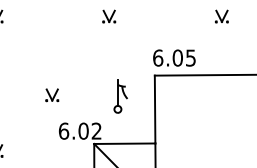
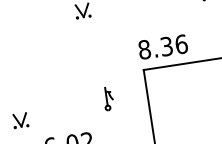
text: (174, 57) -> (162, 46), 6.05 -> 8.36
part: (52, 95) -> (20, 120), moved
part: (120, 96) -> (108, 99), size x0.6

